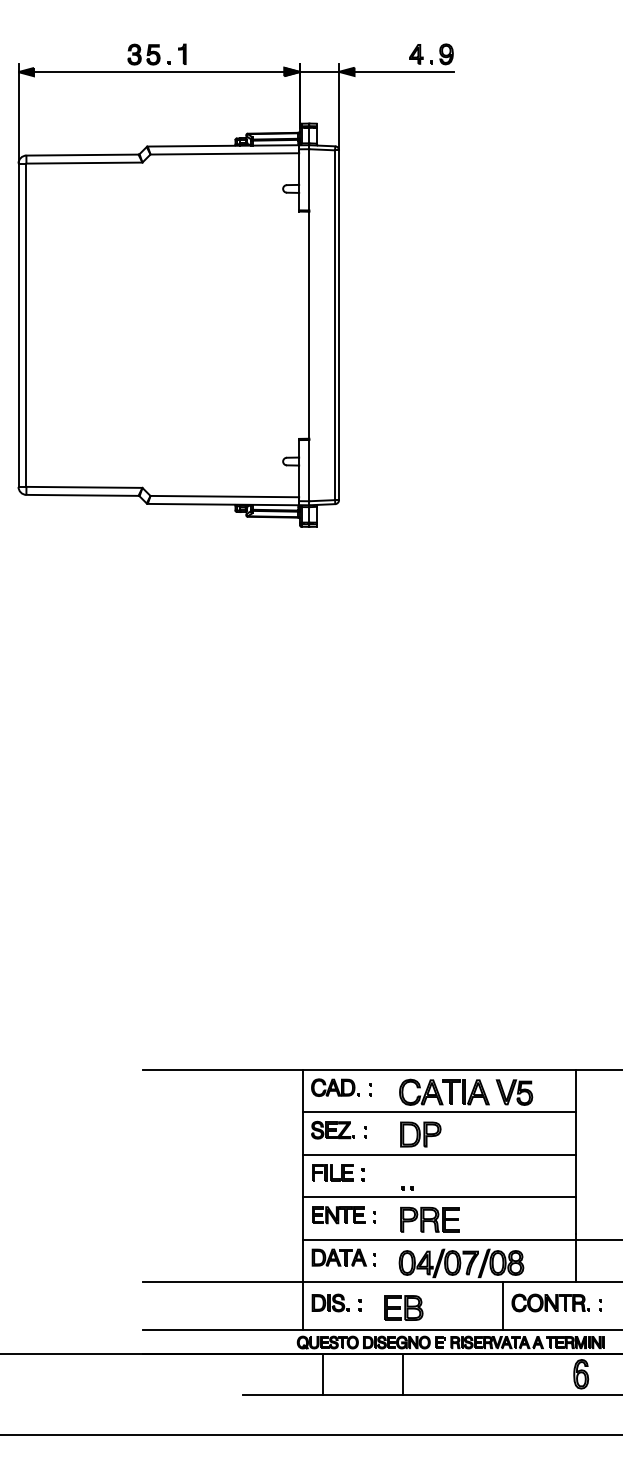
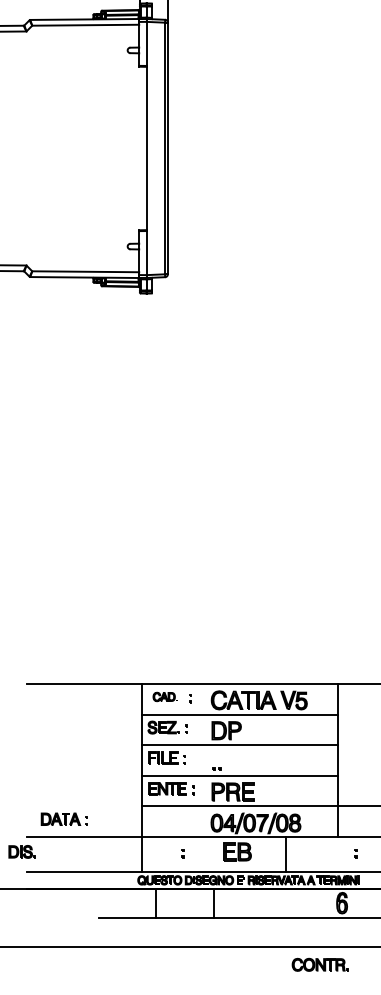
part: (335, 1087) -> (165, 696), size x0.7
part: (343, 1257) -> (63, 819), moved
part: (330, 1302) -> (22, 851), moved
part: (550, 1302) -> (320, 964), moved
part: (403, 1307) -> (237, 851), moved

